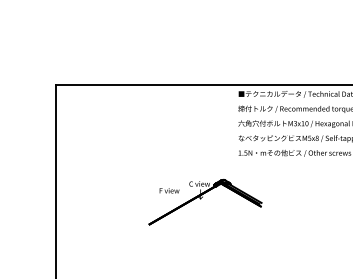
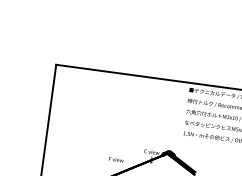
text: (169, 190) -> (116, 159), moved

